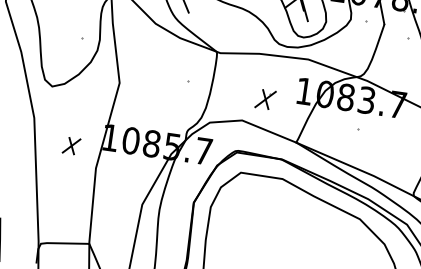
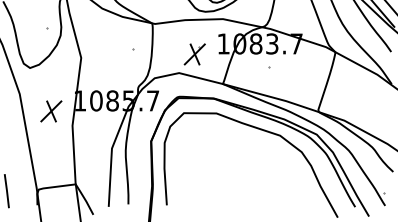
part: (265, 99) -> (194, 54), size x1.43
part: (71, 146) -> (51, 111), size x1.67

